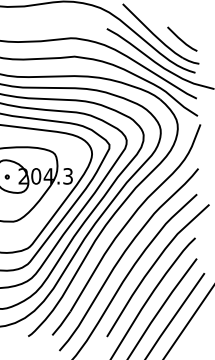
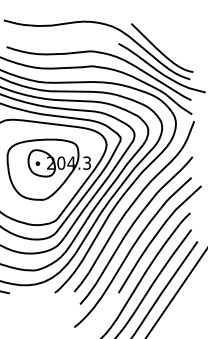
line: (180, 38) -> (178, 51), removed

